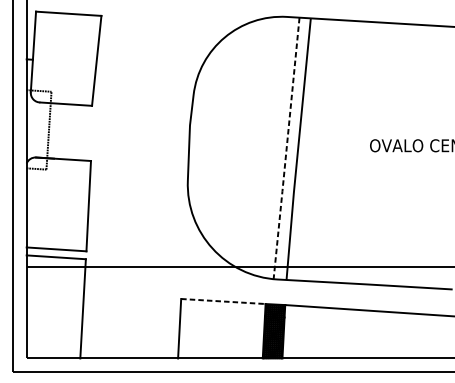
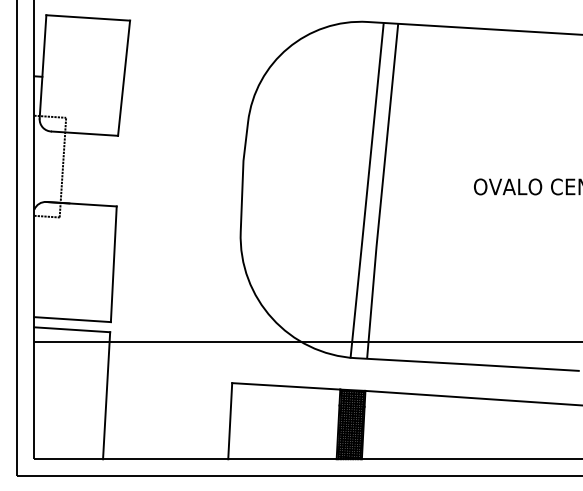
line: (286, 148) -> (367, 190), dashed -> solid
line: (223, 301) -> (286, 386), dashed -> solid

